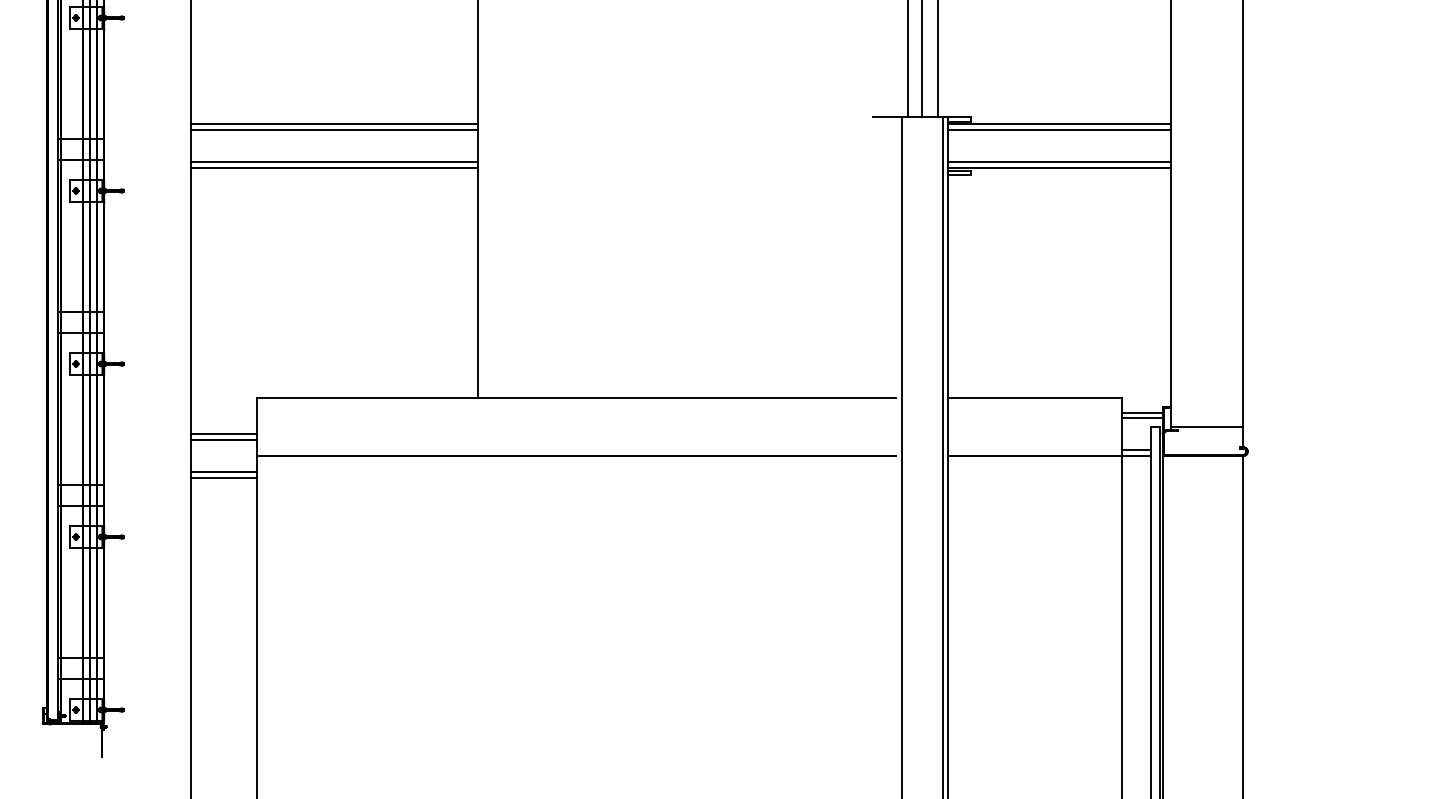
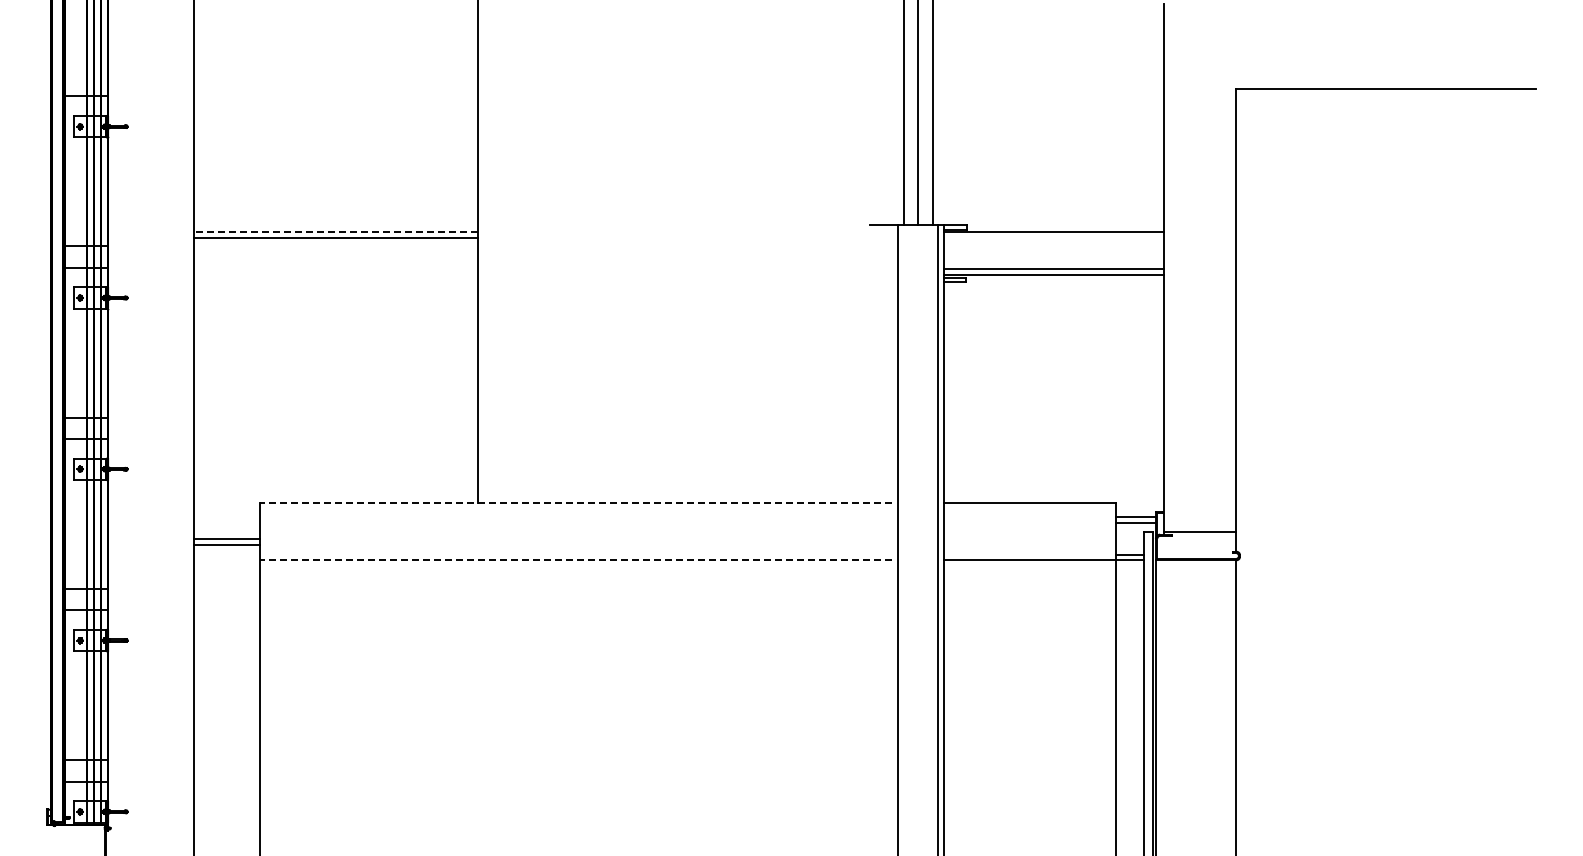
line: (333, 124) -> (335, 232), solid -> dashed
line: (1059, 129) -> (1053, 237), removed
line: (333, 162) -> (335, 269), removed
line: (333, 167) -> (335, 274), removed
line: (576, 398) -> (575, 503), solid -> dashed
line: (576, 456) -> (575, 560), solid -> dashed
line: (223, 471) -> (226, 575), removed
line: (223, 477) -> (226, 581), removed

